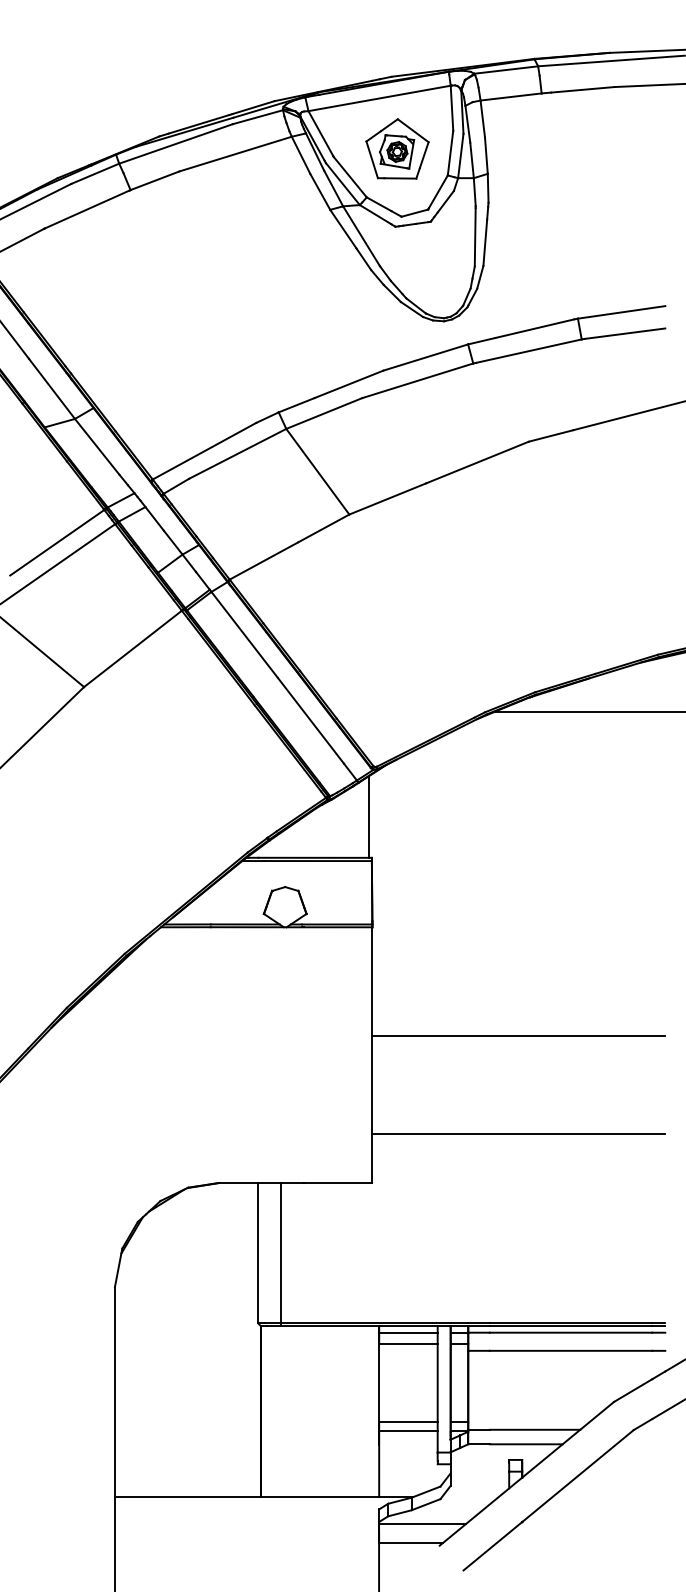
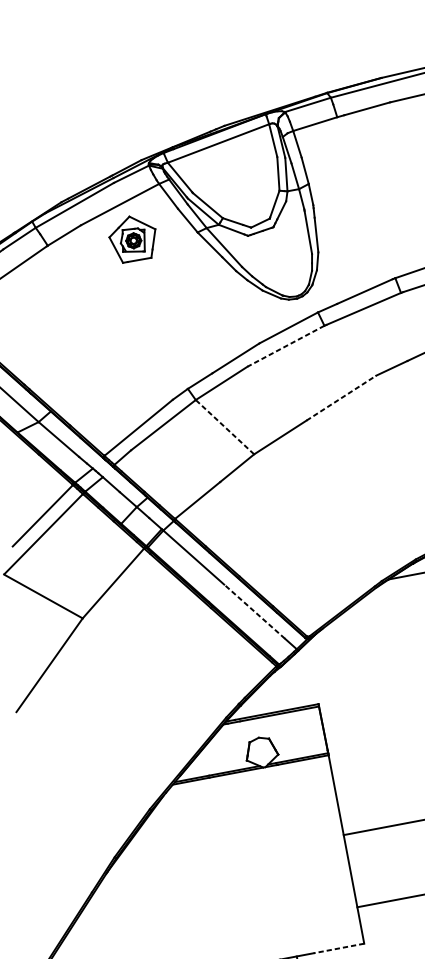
part: (397, 148) -> (133, 238), moved
line: (417, 380) -> (285, 346), solid -> dashed
line: (478, 462) -> (342, 397), solid -> dashed
line: (317, 471) -> (224, 427), solid -> dashed
line: (310, 720) -> (254, 611), solid -> dashed
line: (368, 816) -> (310, 674), removed
line: (337, 1183) -> (338, 948), solid -> dashed

